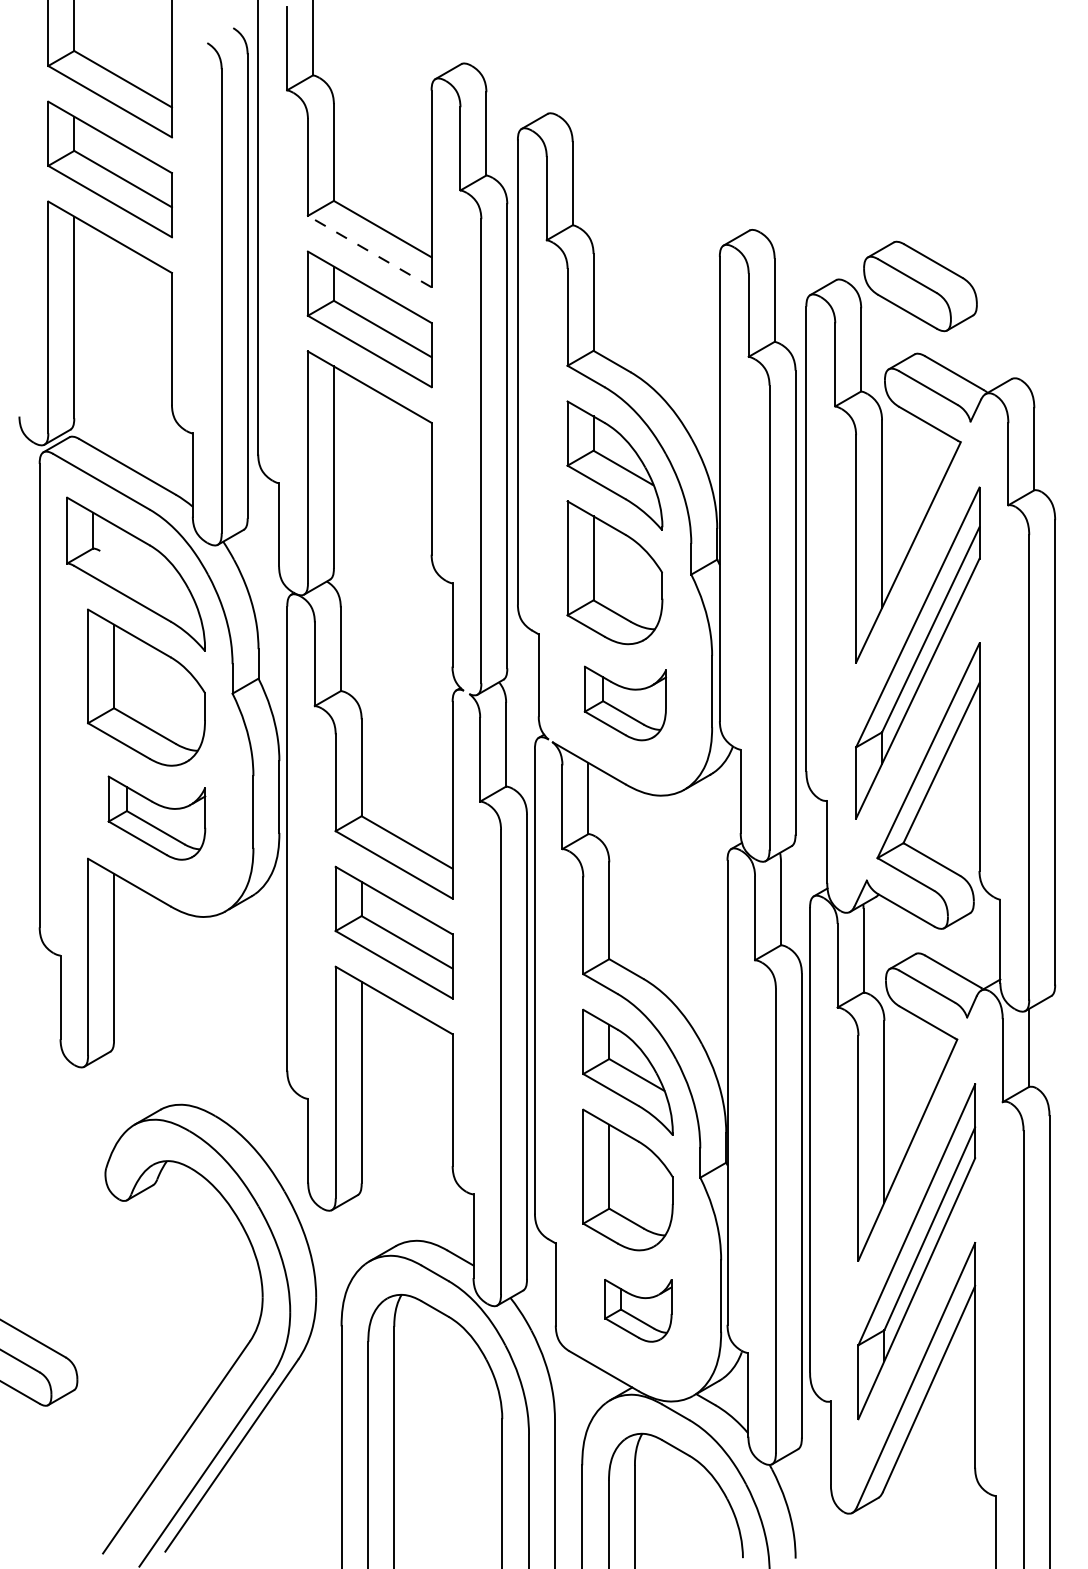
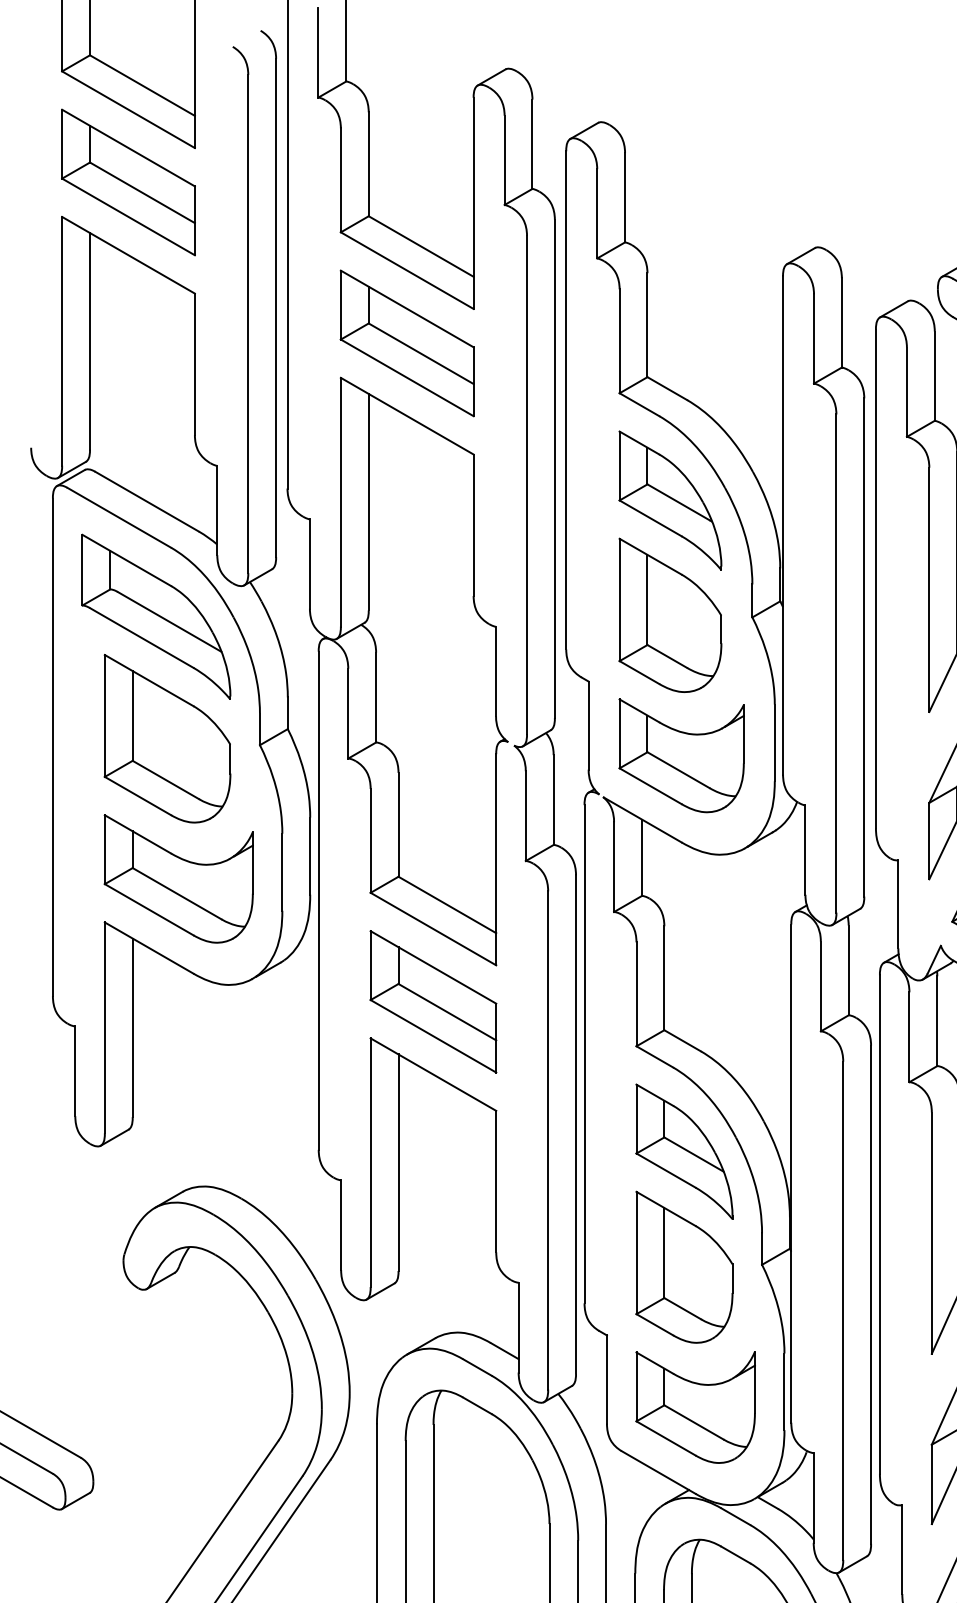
line: (369, 251) -> (406, 270), dashed -> solid
line: (148, 578) -> (169, 621), added
part: (625, 703) -> (681, 755), size x1.43
part: (156, 817) -> (178, 878), size x1.43
part: (638, 1310) -> (695, 1407), size x1.67

